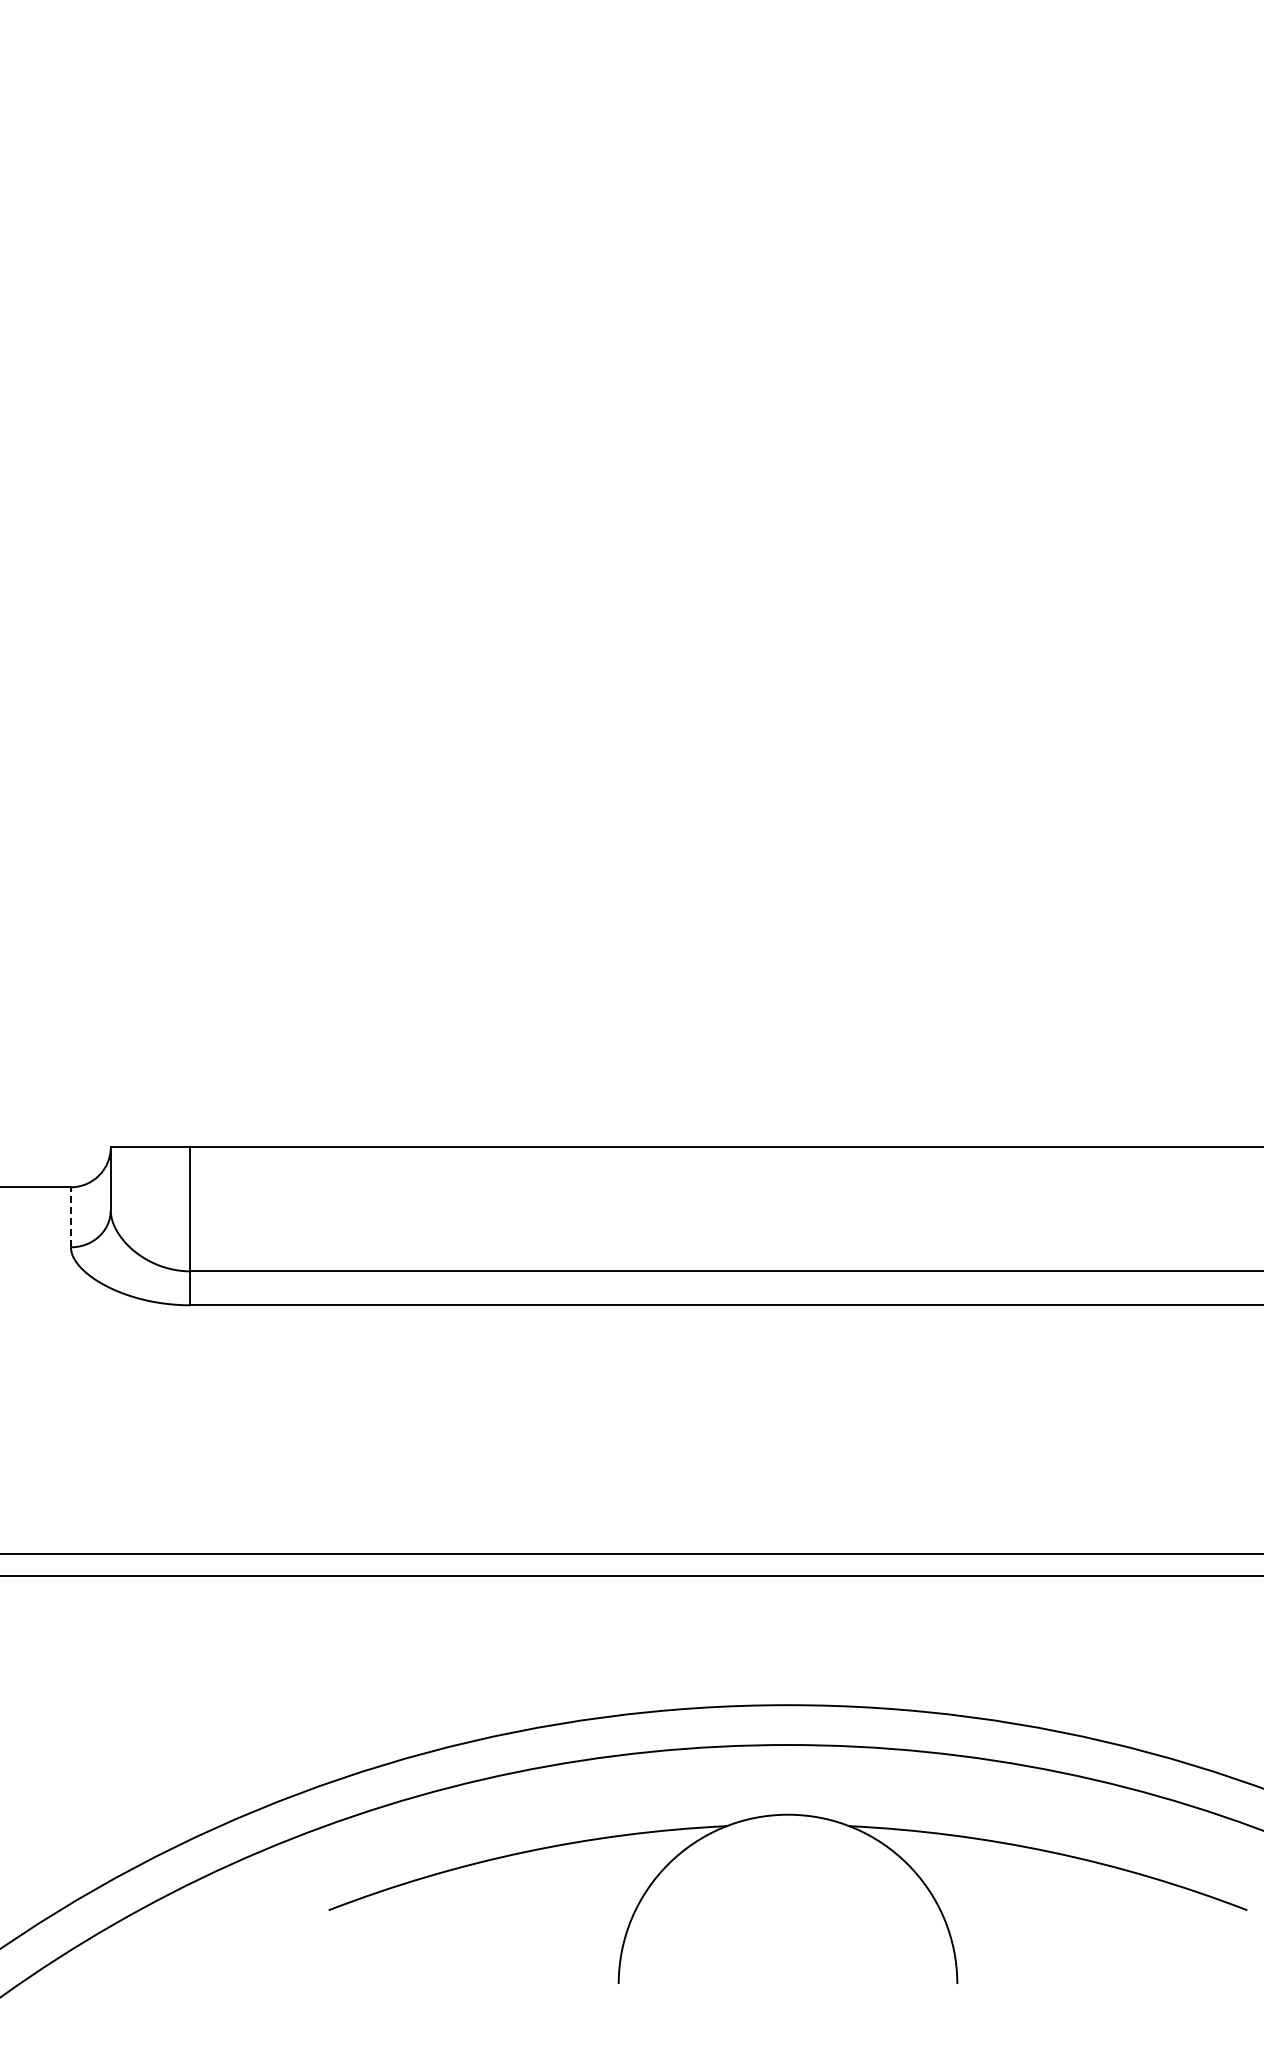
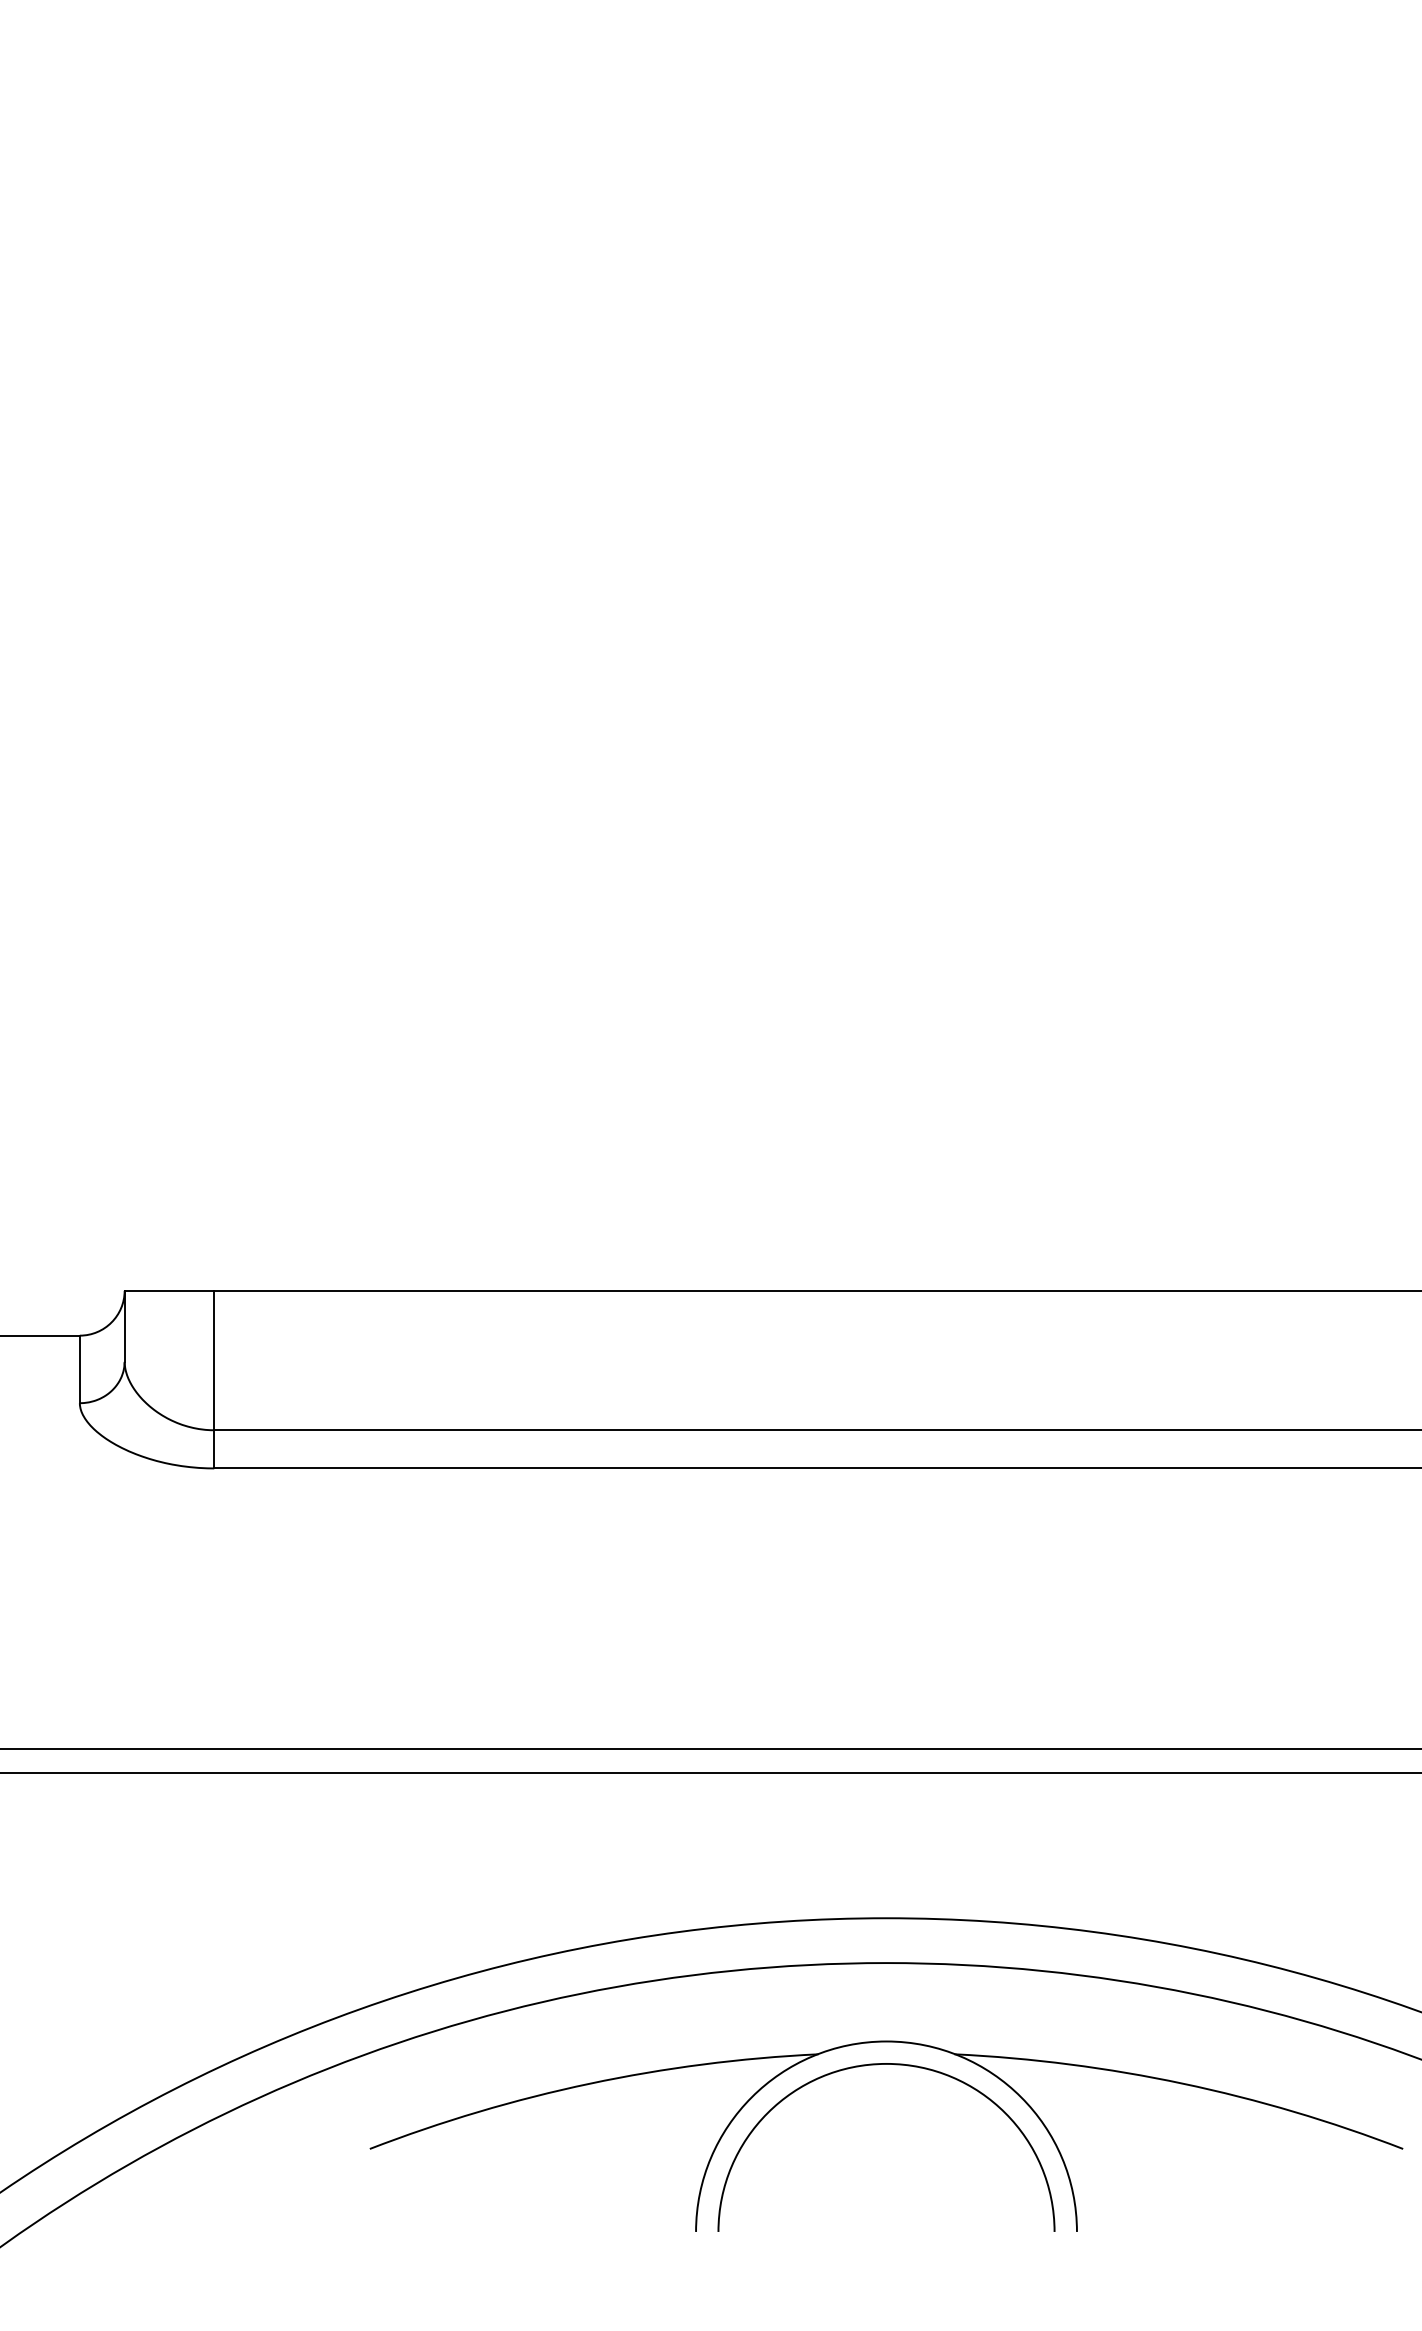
line: (70, 1216) -> (79, 1368), dashed -> solid
arc: (775, 1836) -> (872, 2065), added

